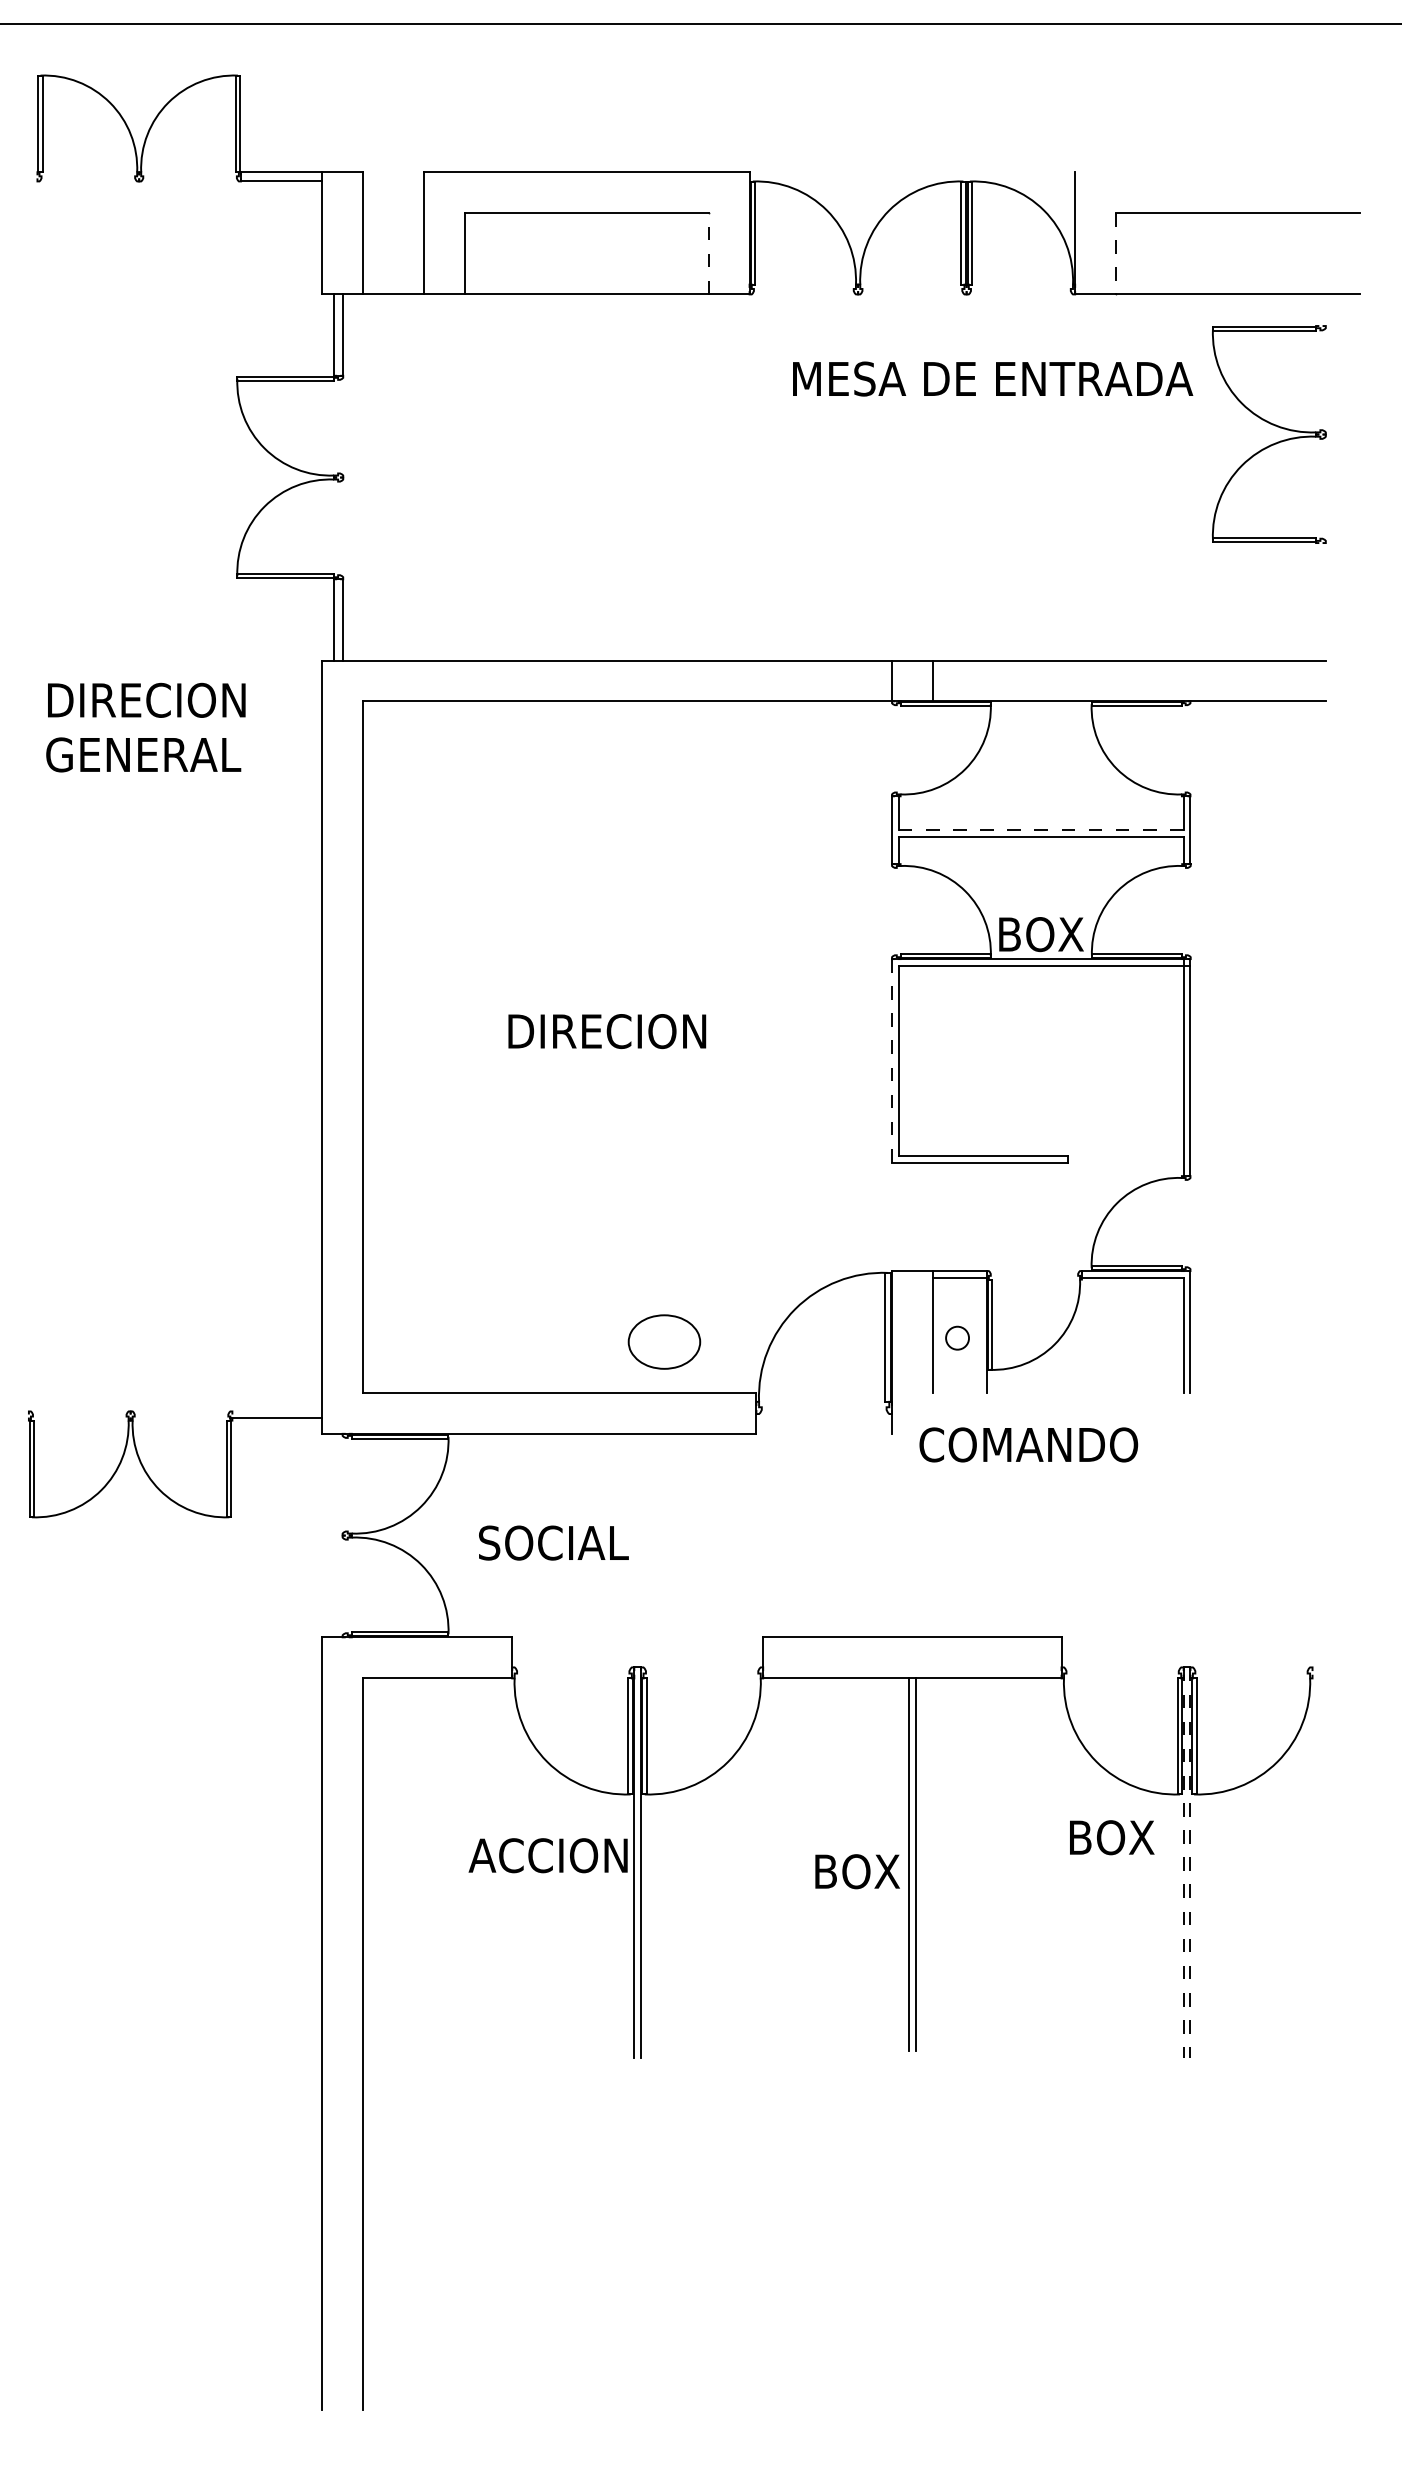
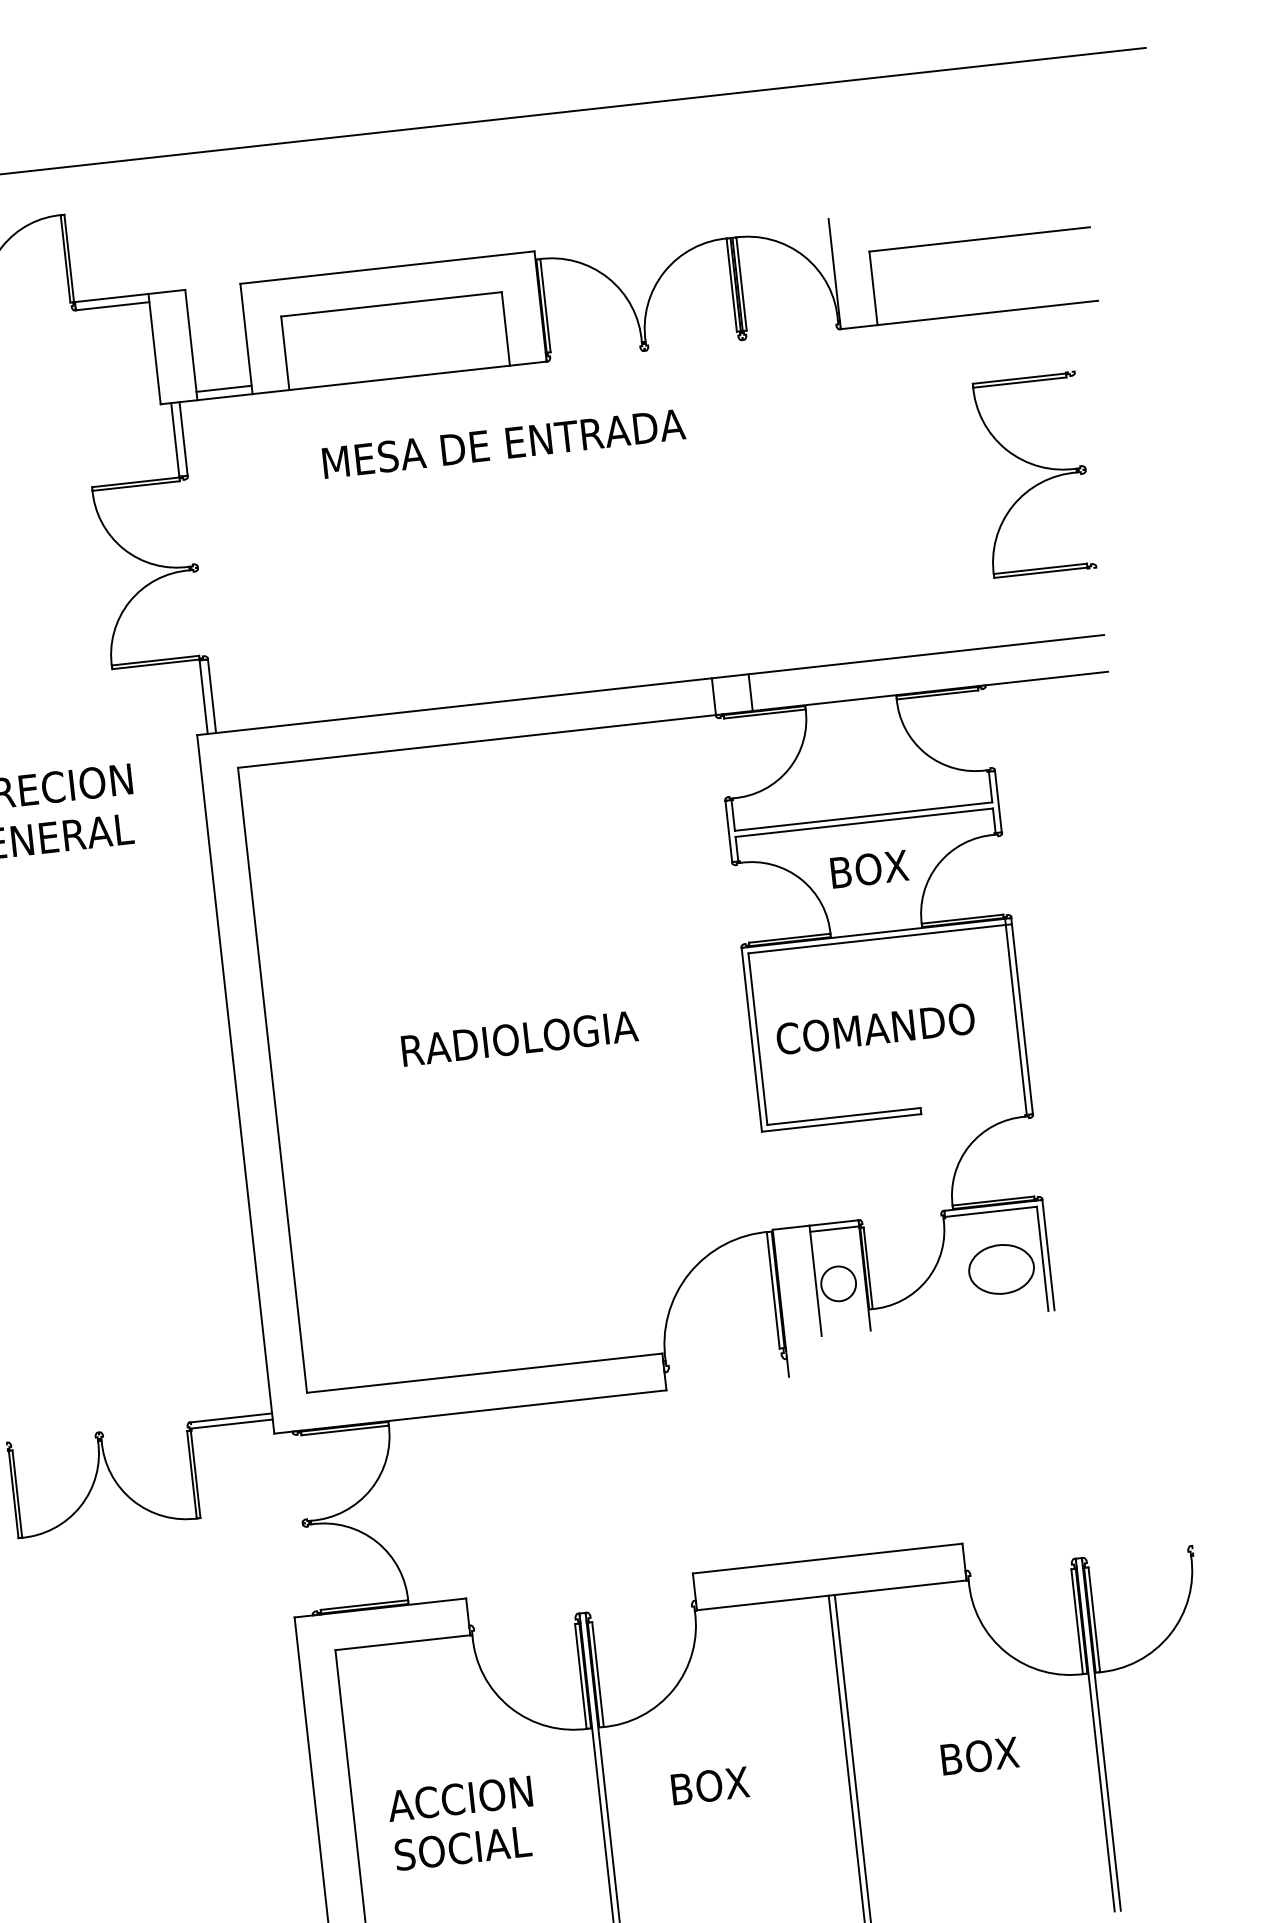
line: (708, 253) -> (505, 328), dashed -> solid
line: (1115, 253) -> (873, 288), dashed -> solid
line: (393, 285) -> (224, 389), added
text: (993, 378) -> (504, 443), moved
part: (1272, 425) -> (1036, 466), moved
line: (1041, 830) -> (863, 816), dashed -> solid
text: (1041, 934) -> (869, 869), moved
text: (640, 1031) -> (521, 1038), DIRECION -> RADIOLOGIA
line: (892, 1060) -> (752, 1039), dashed -> solid
circle: (957, 1338) -> (838, 1284), size x1.67
part: (664, 1341) -> (1001, 1268), moved
line: (276, 1411) -> (230, 1418), added
text: (1028, 1444) -> (875, 1028), moved
text: (553, 1542) -> (462, 1847), moved
text: (1112, 1837) -> (980, 1755), moved
text: (547, 1855) -> (459, 1798), moved
line: (1183, 1863) -> (1095, 1735), dashed -> solid
line: (1190, 1863) -> (1101, 1735), dashed -> solid
text: (857, 1871) -> (710, 1785), moved

